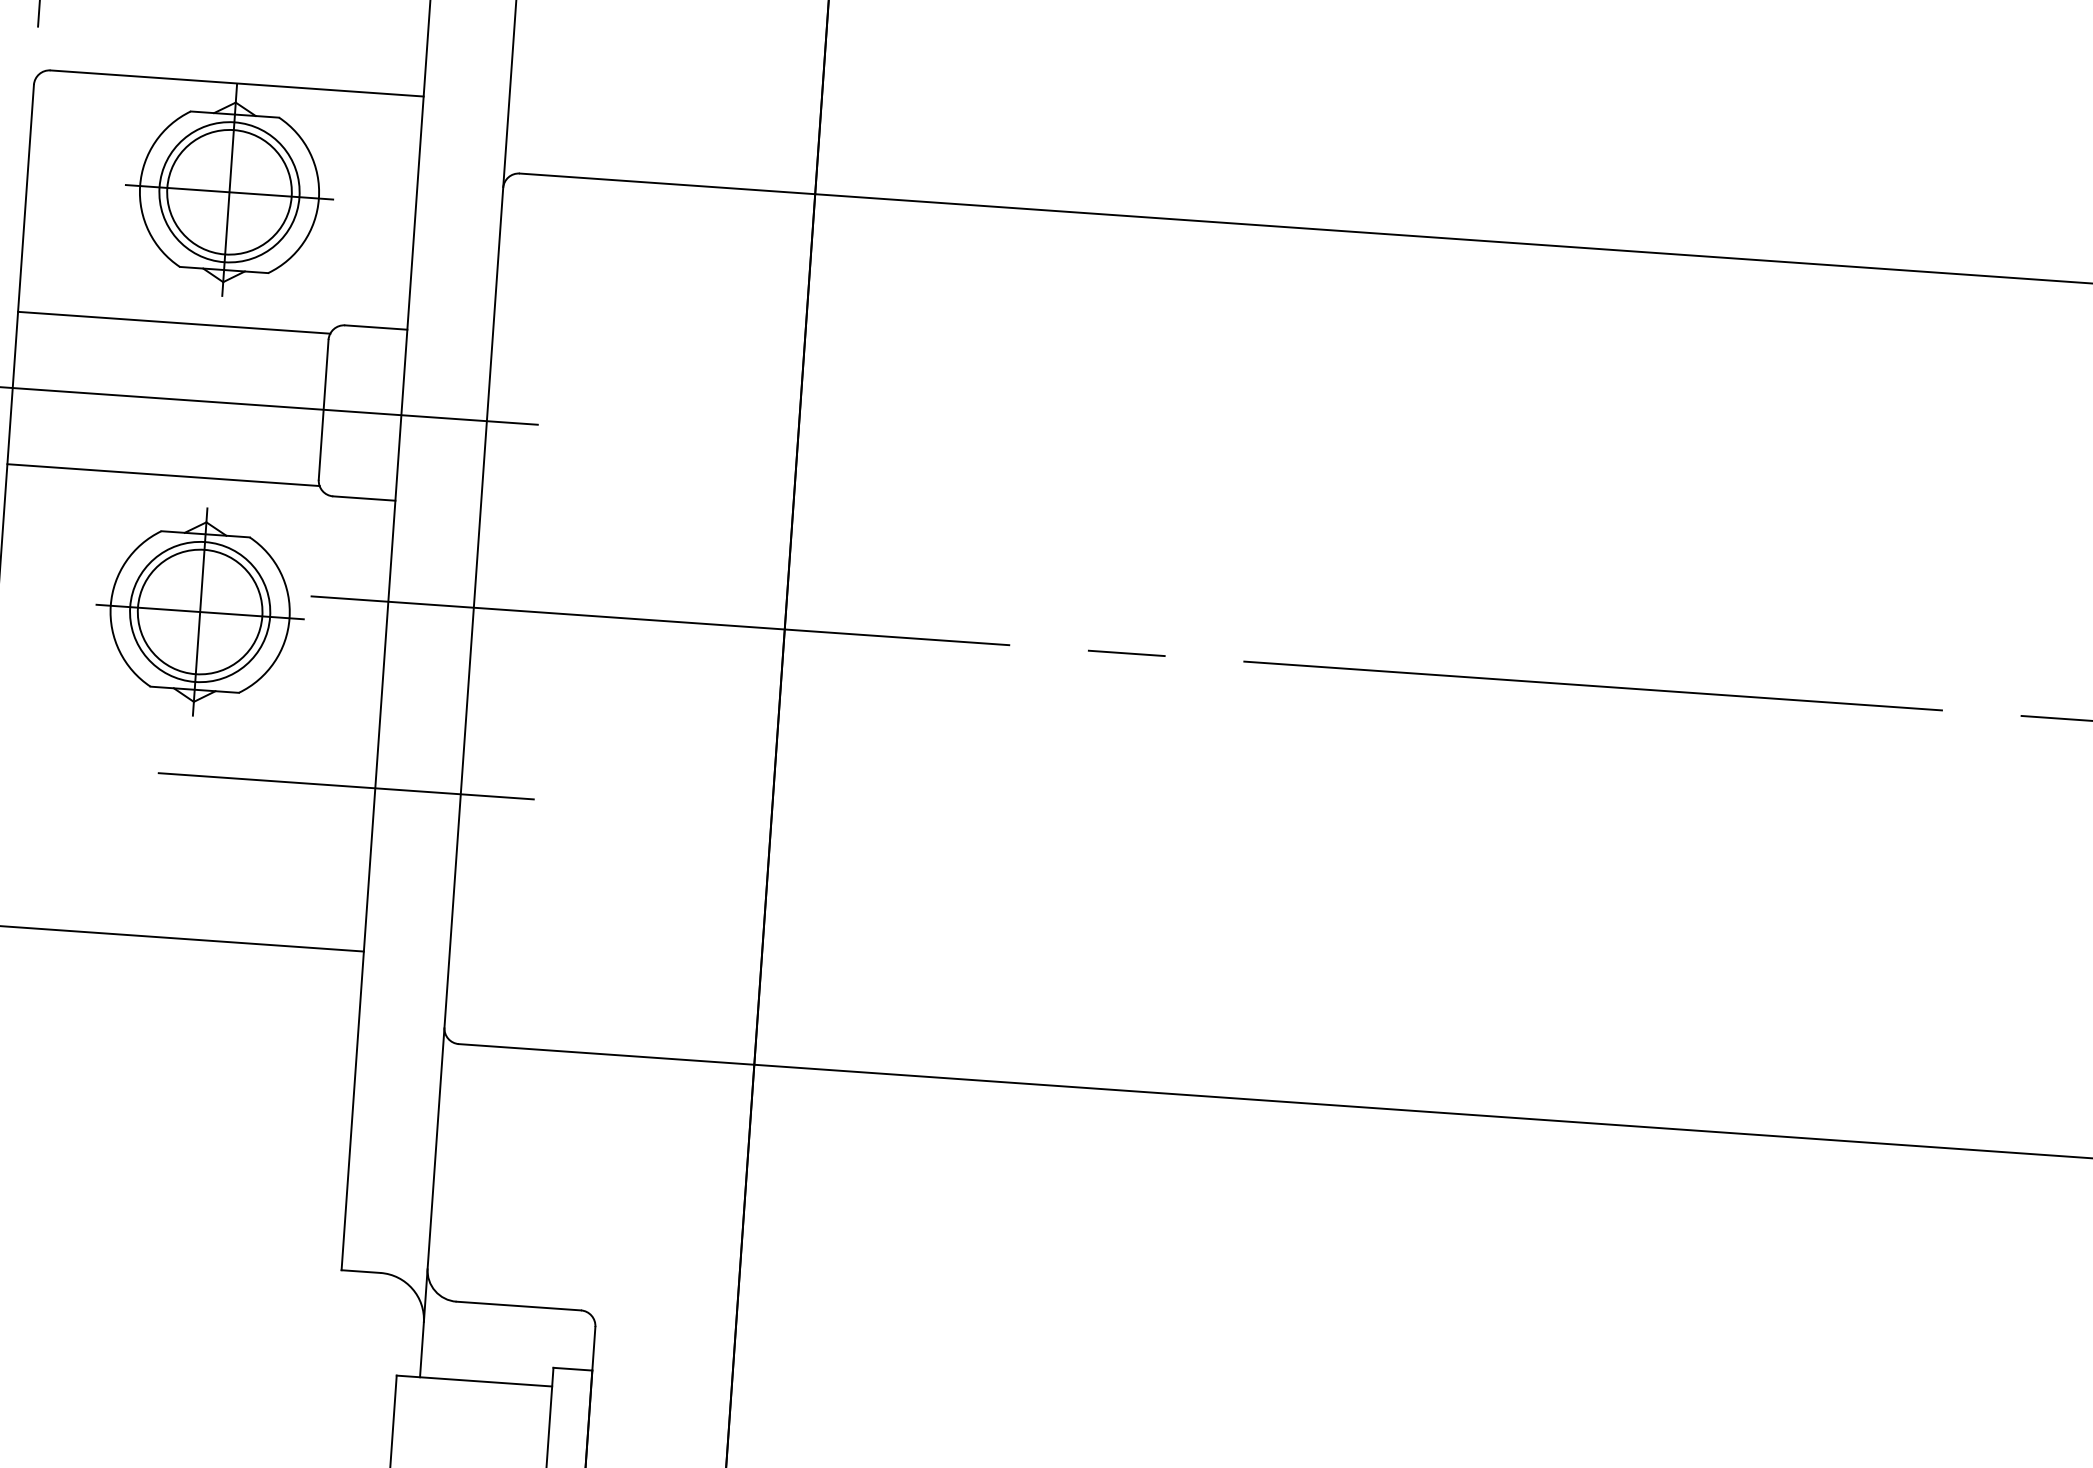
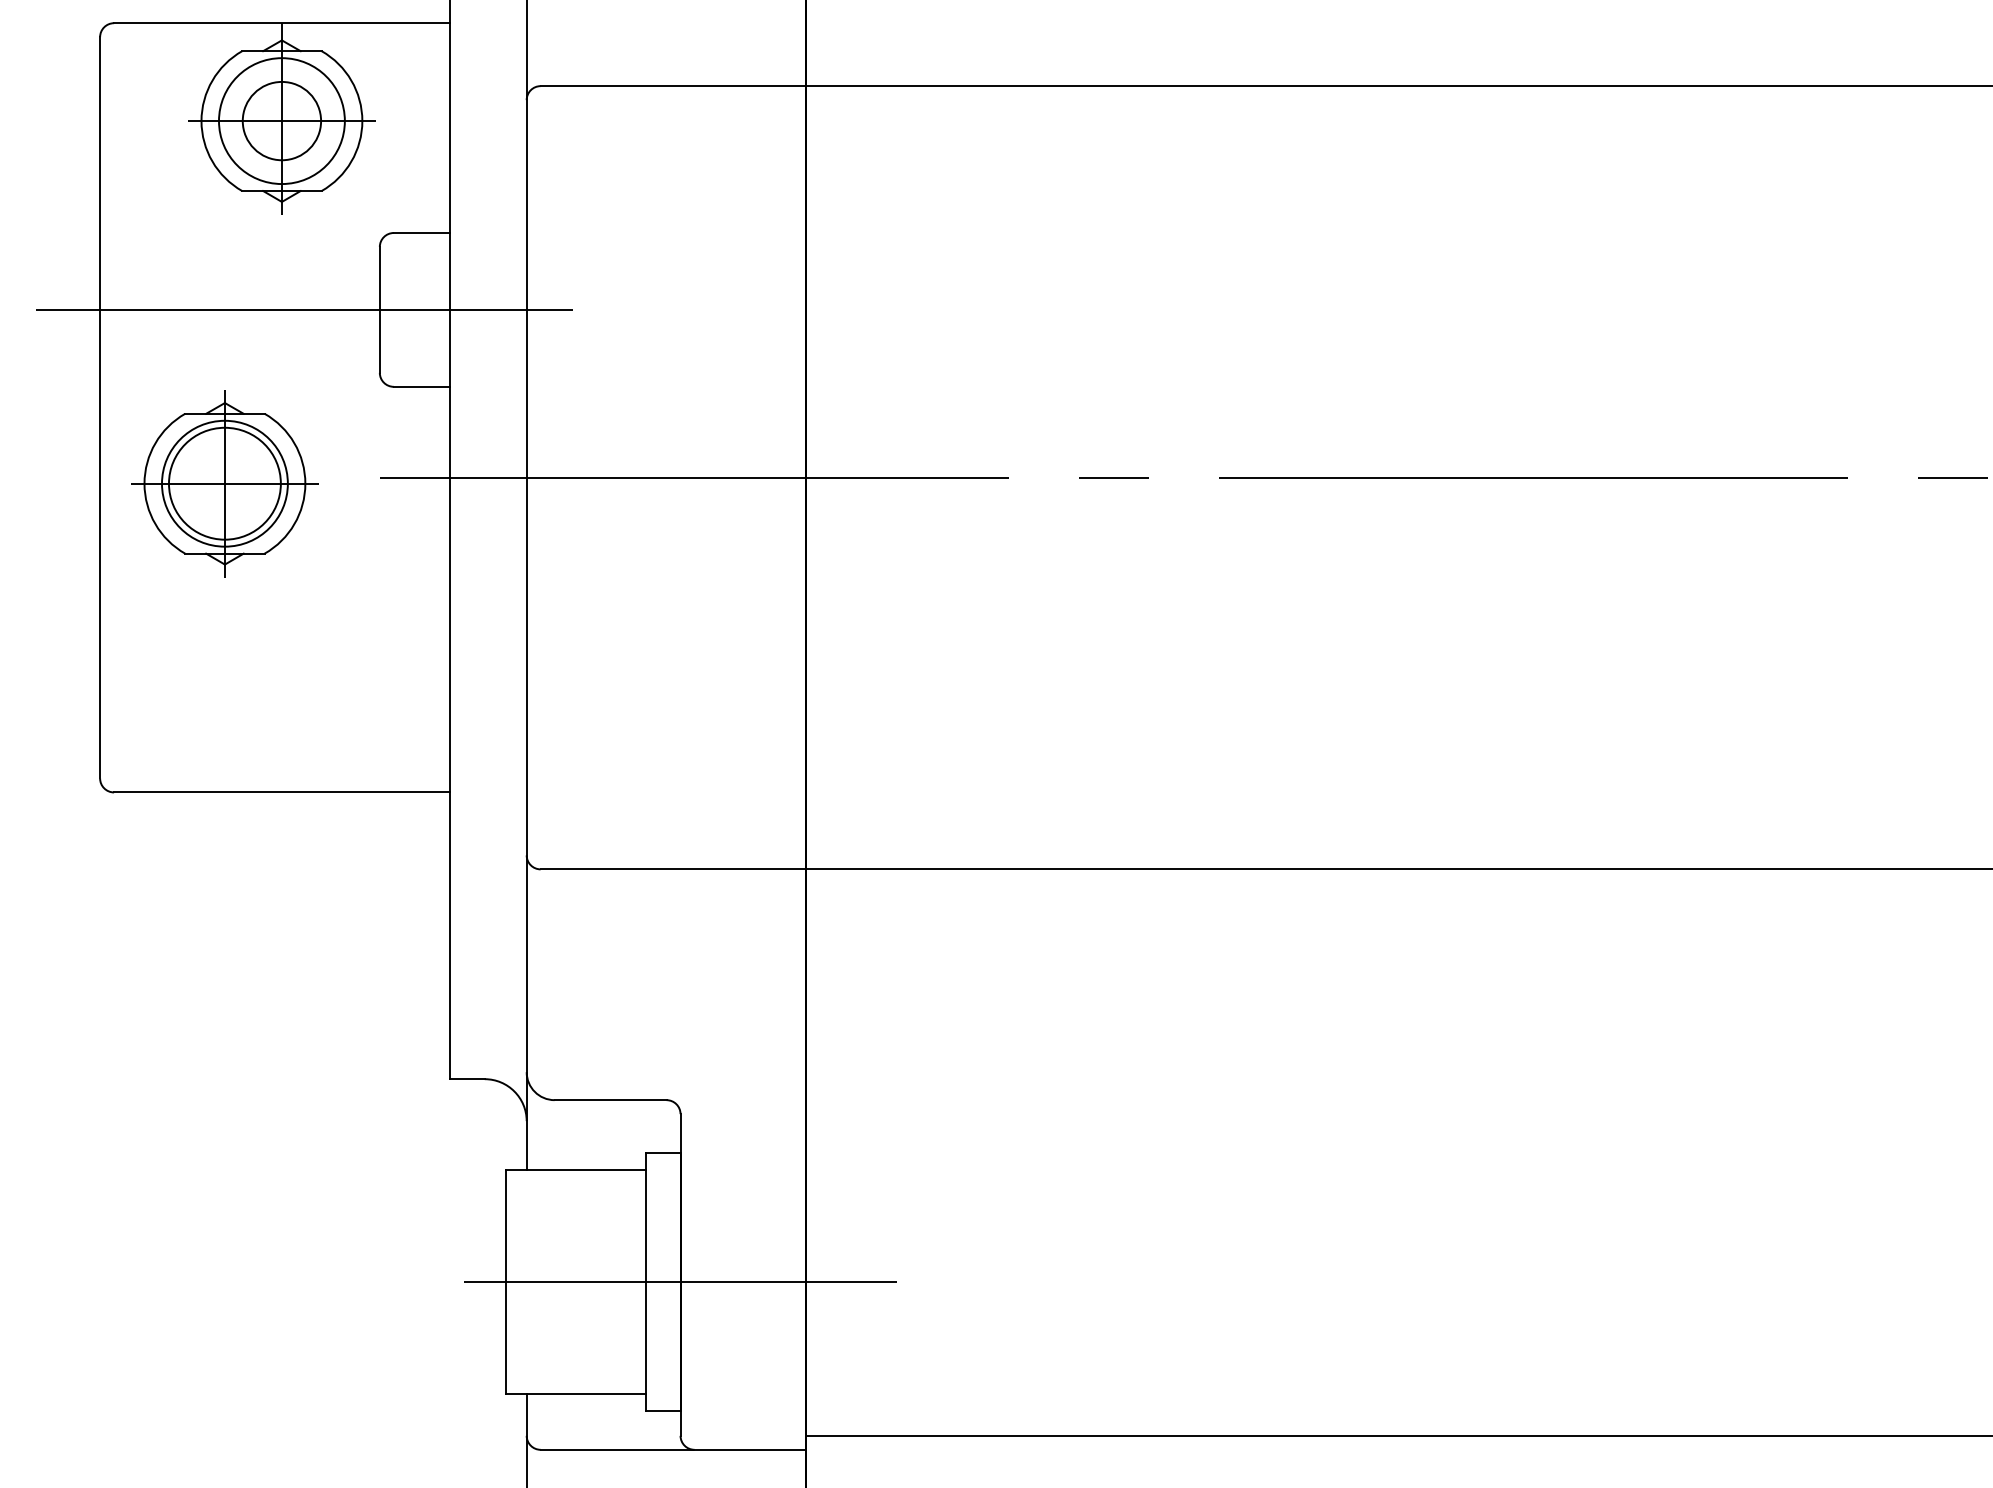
circle: (229, 192) -> (281, 121), size x0.7
line: (174, 322) -> (240, 241), removed
line: (163, 475) -> (240, 378), removed
part: (199, 611) -> (224, 483), moved
line: (346, 786) -> (423, 645), removed

